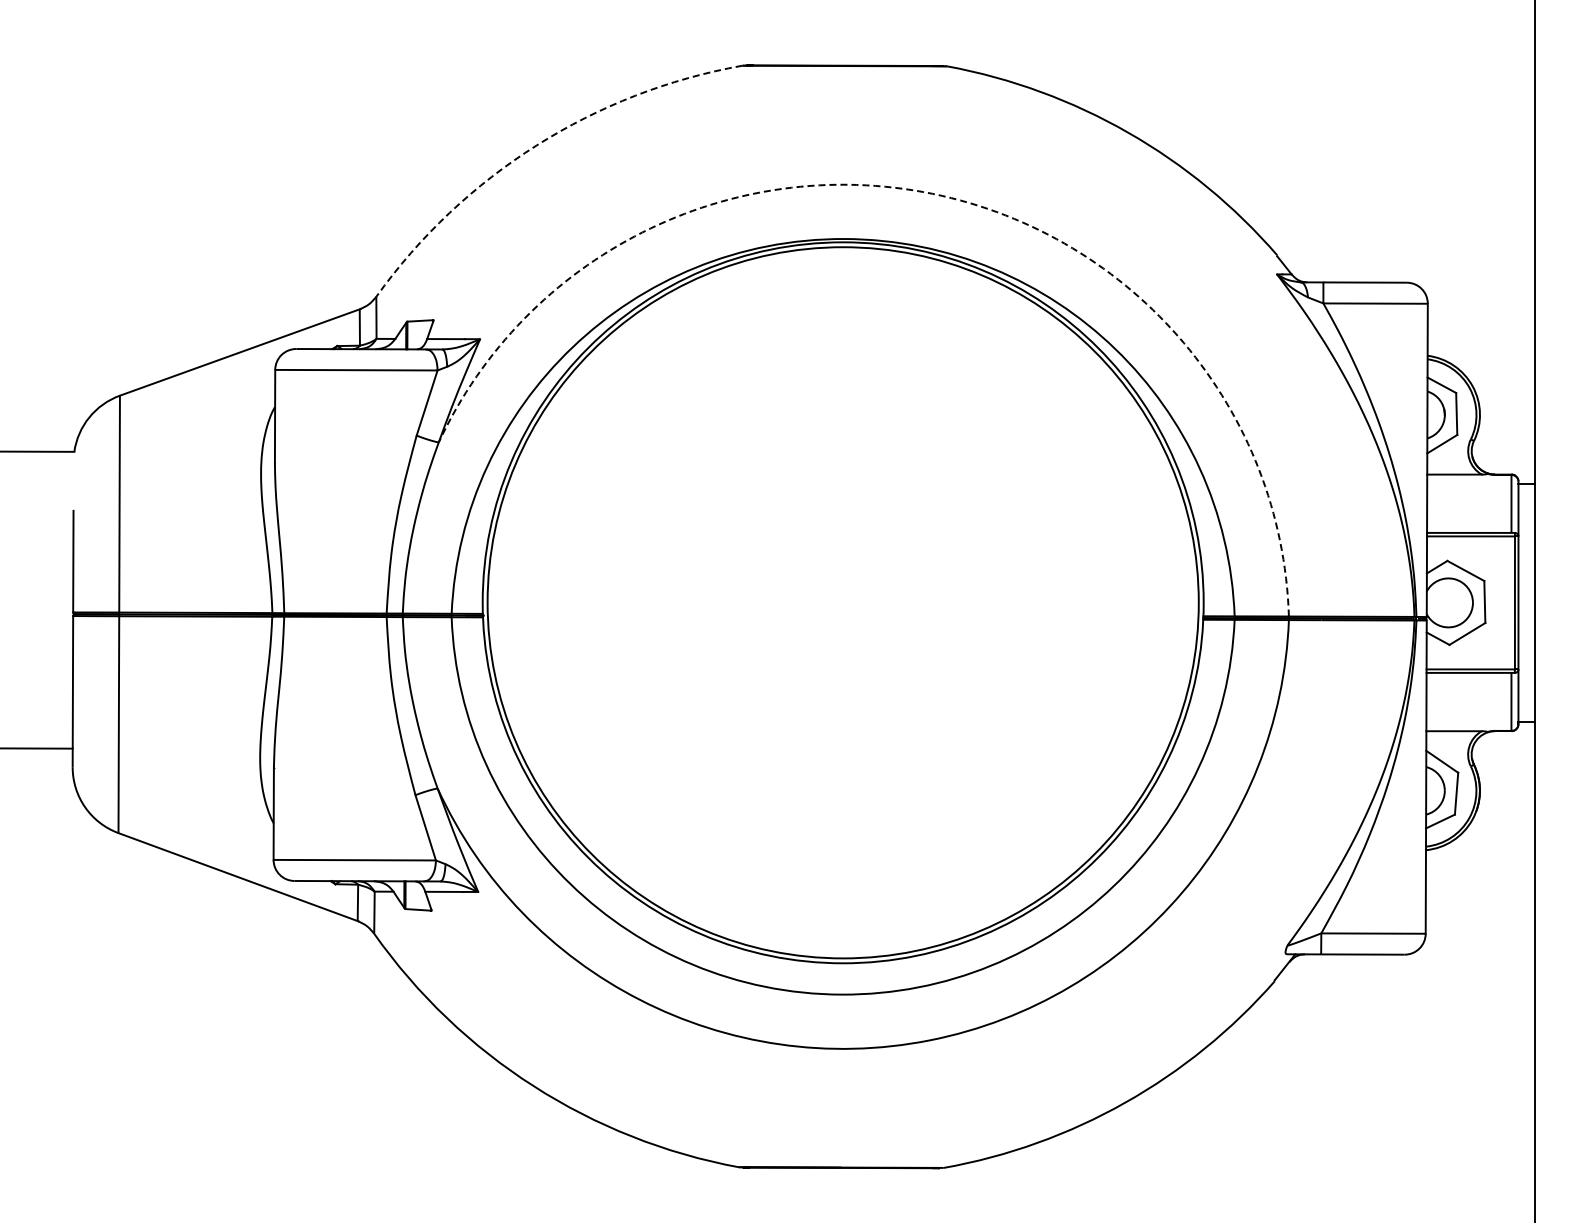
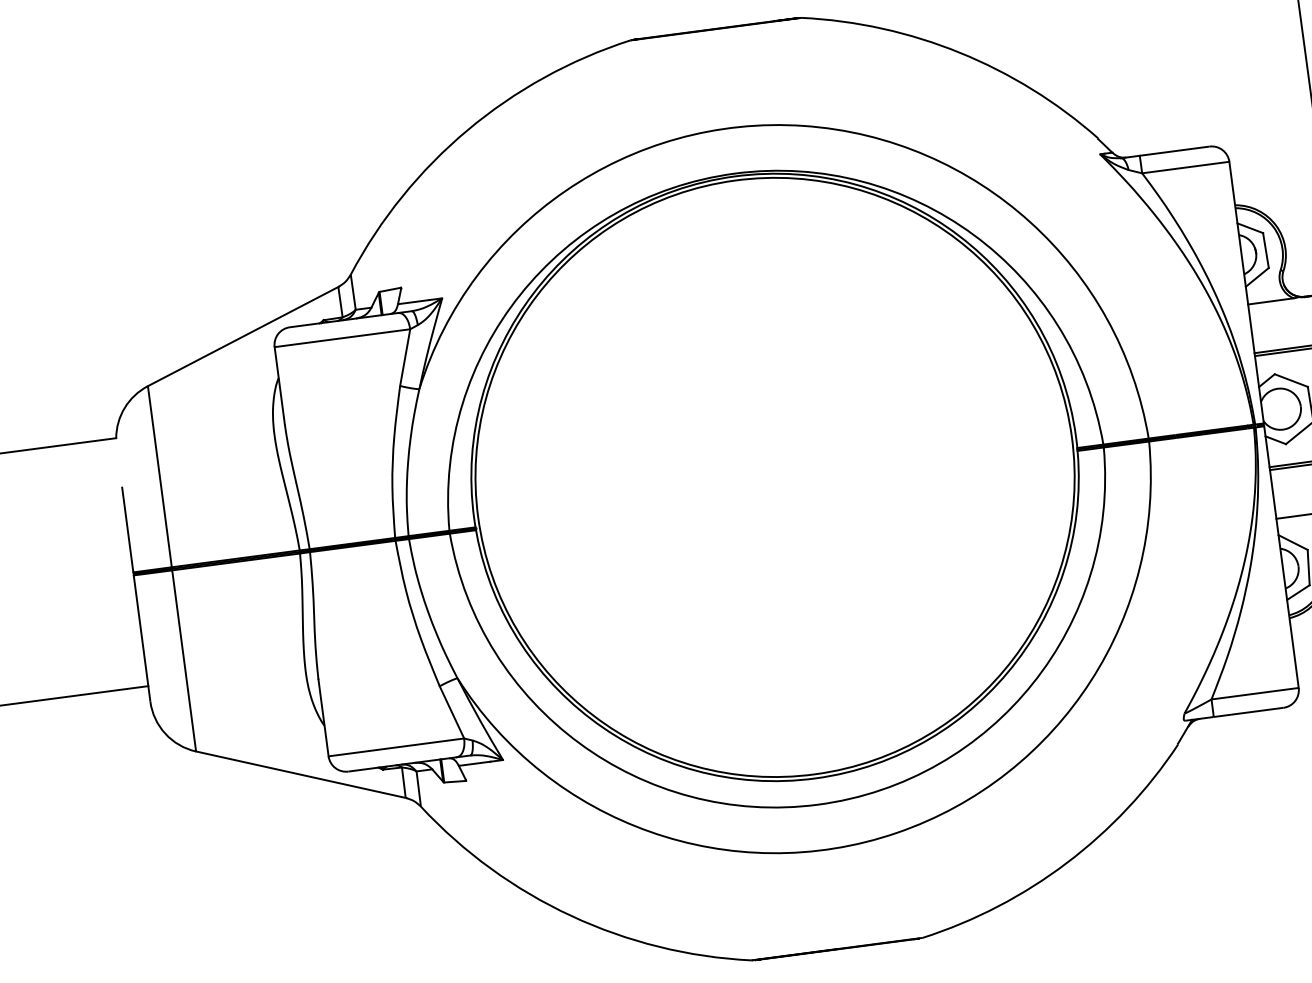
arc: (536, 145) -> (467, 130), dashed -> solid
arc: (932, 193) -> (803, 125), dashed -> solid

